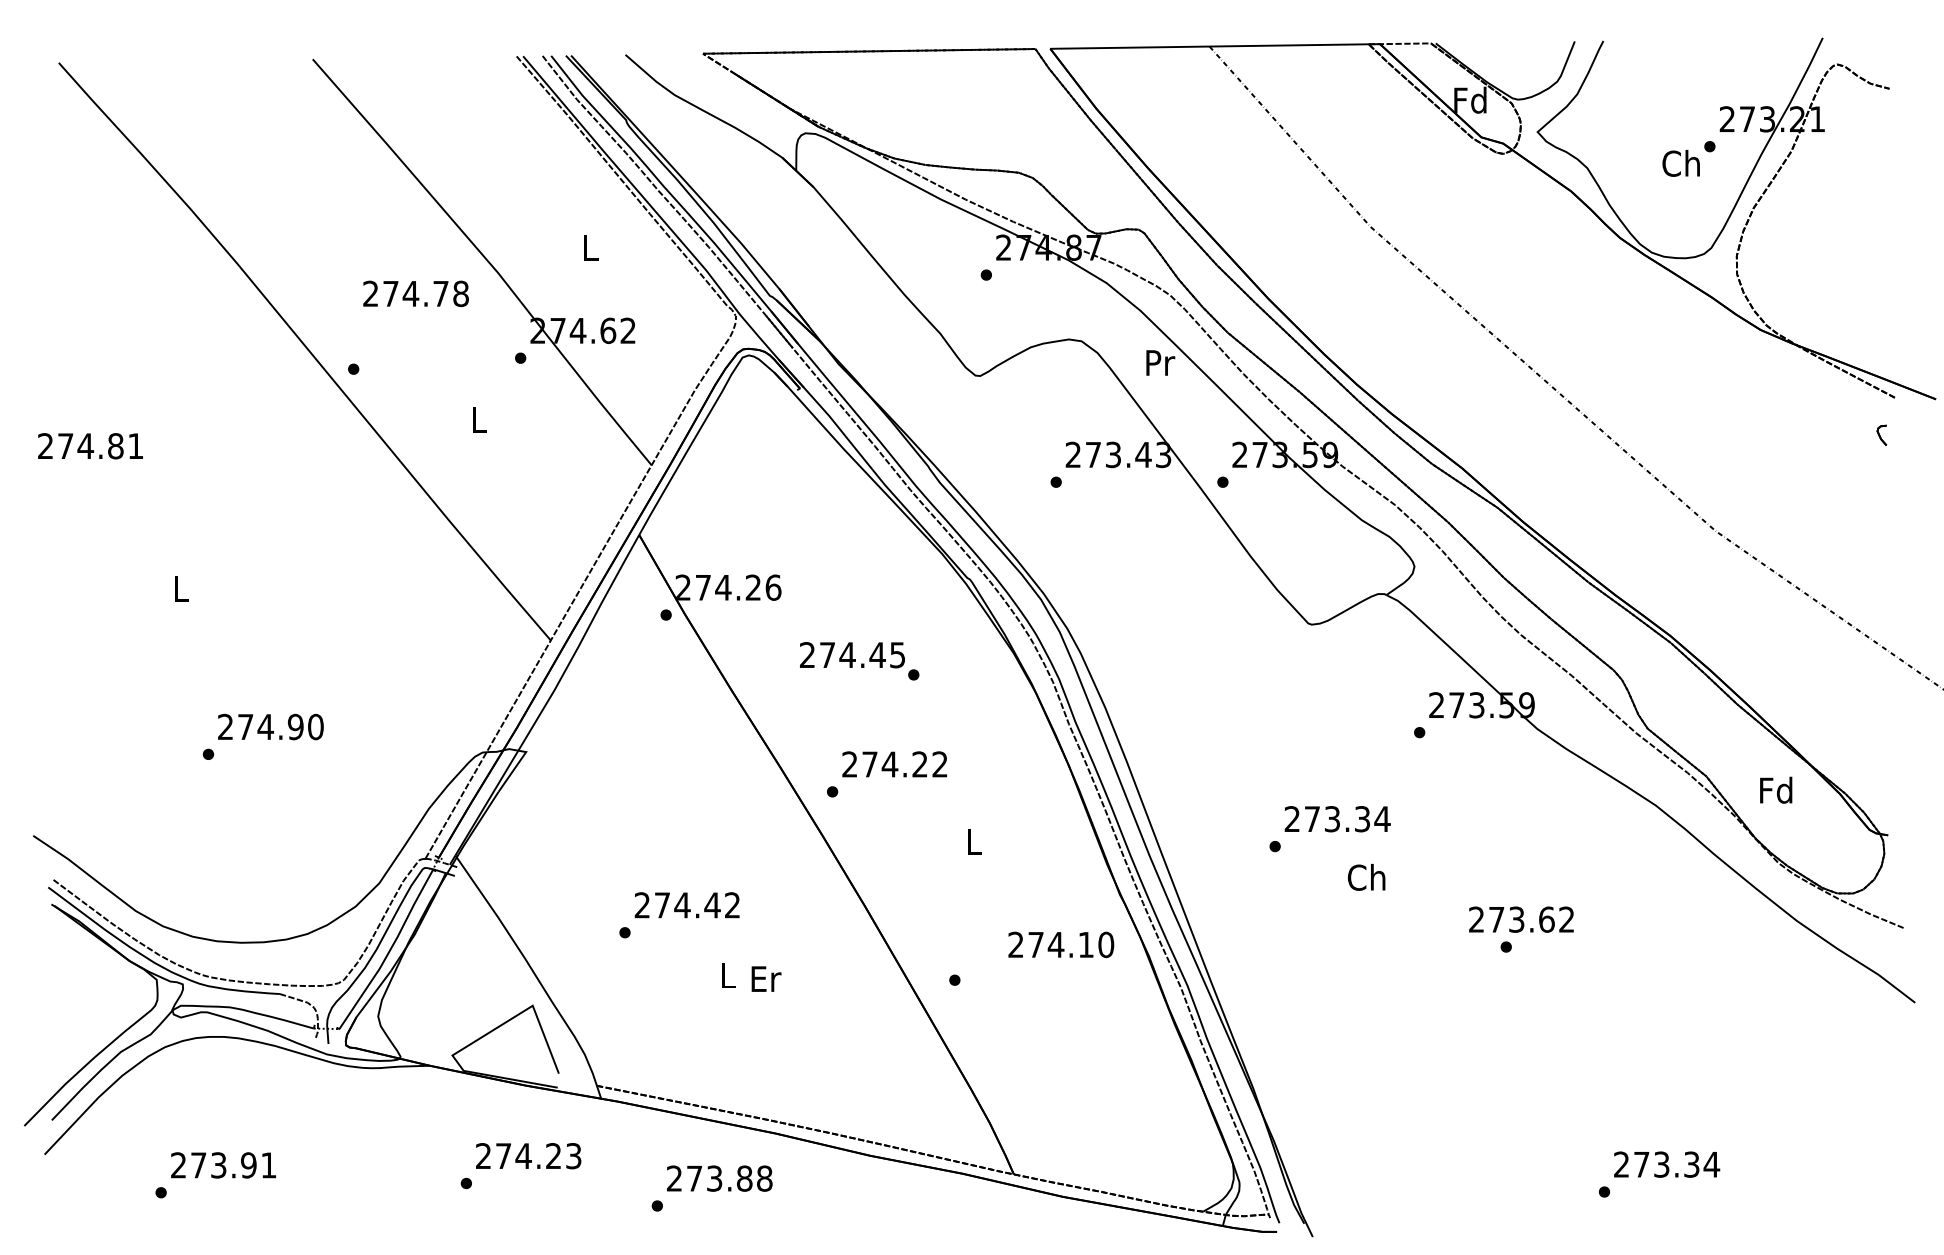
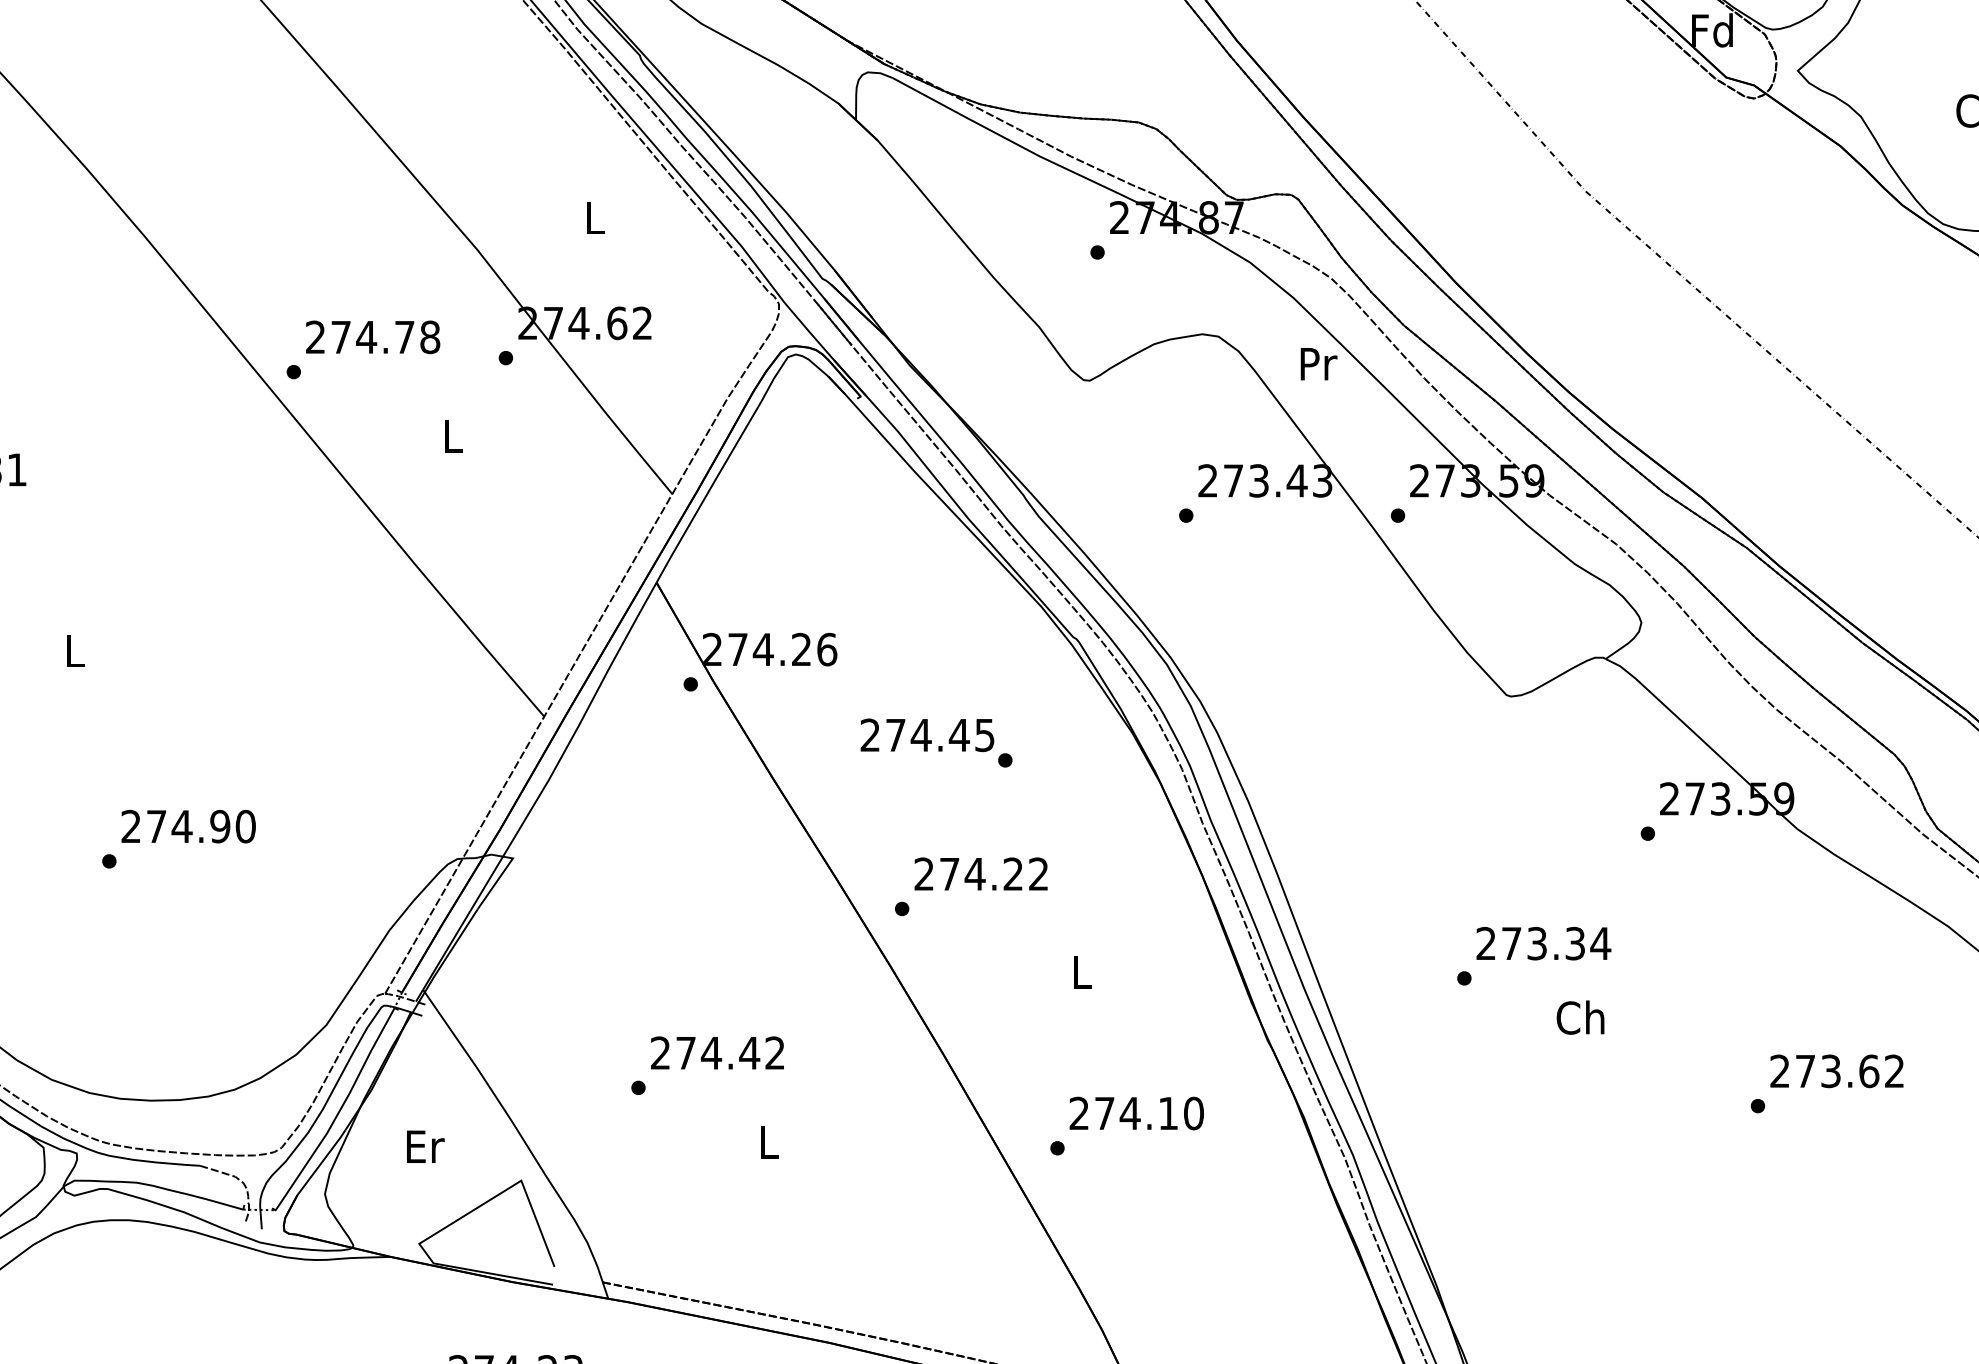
text: (415, 293) -> (372, 336), moved
text: (1521, 919) -> (1837, 1071), moved
text: (1061, 944) -> (1137, 1113), moved
text: (766, 978) -> (425, 1146), moved

